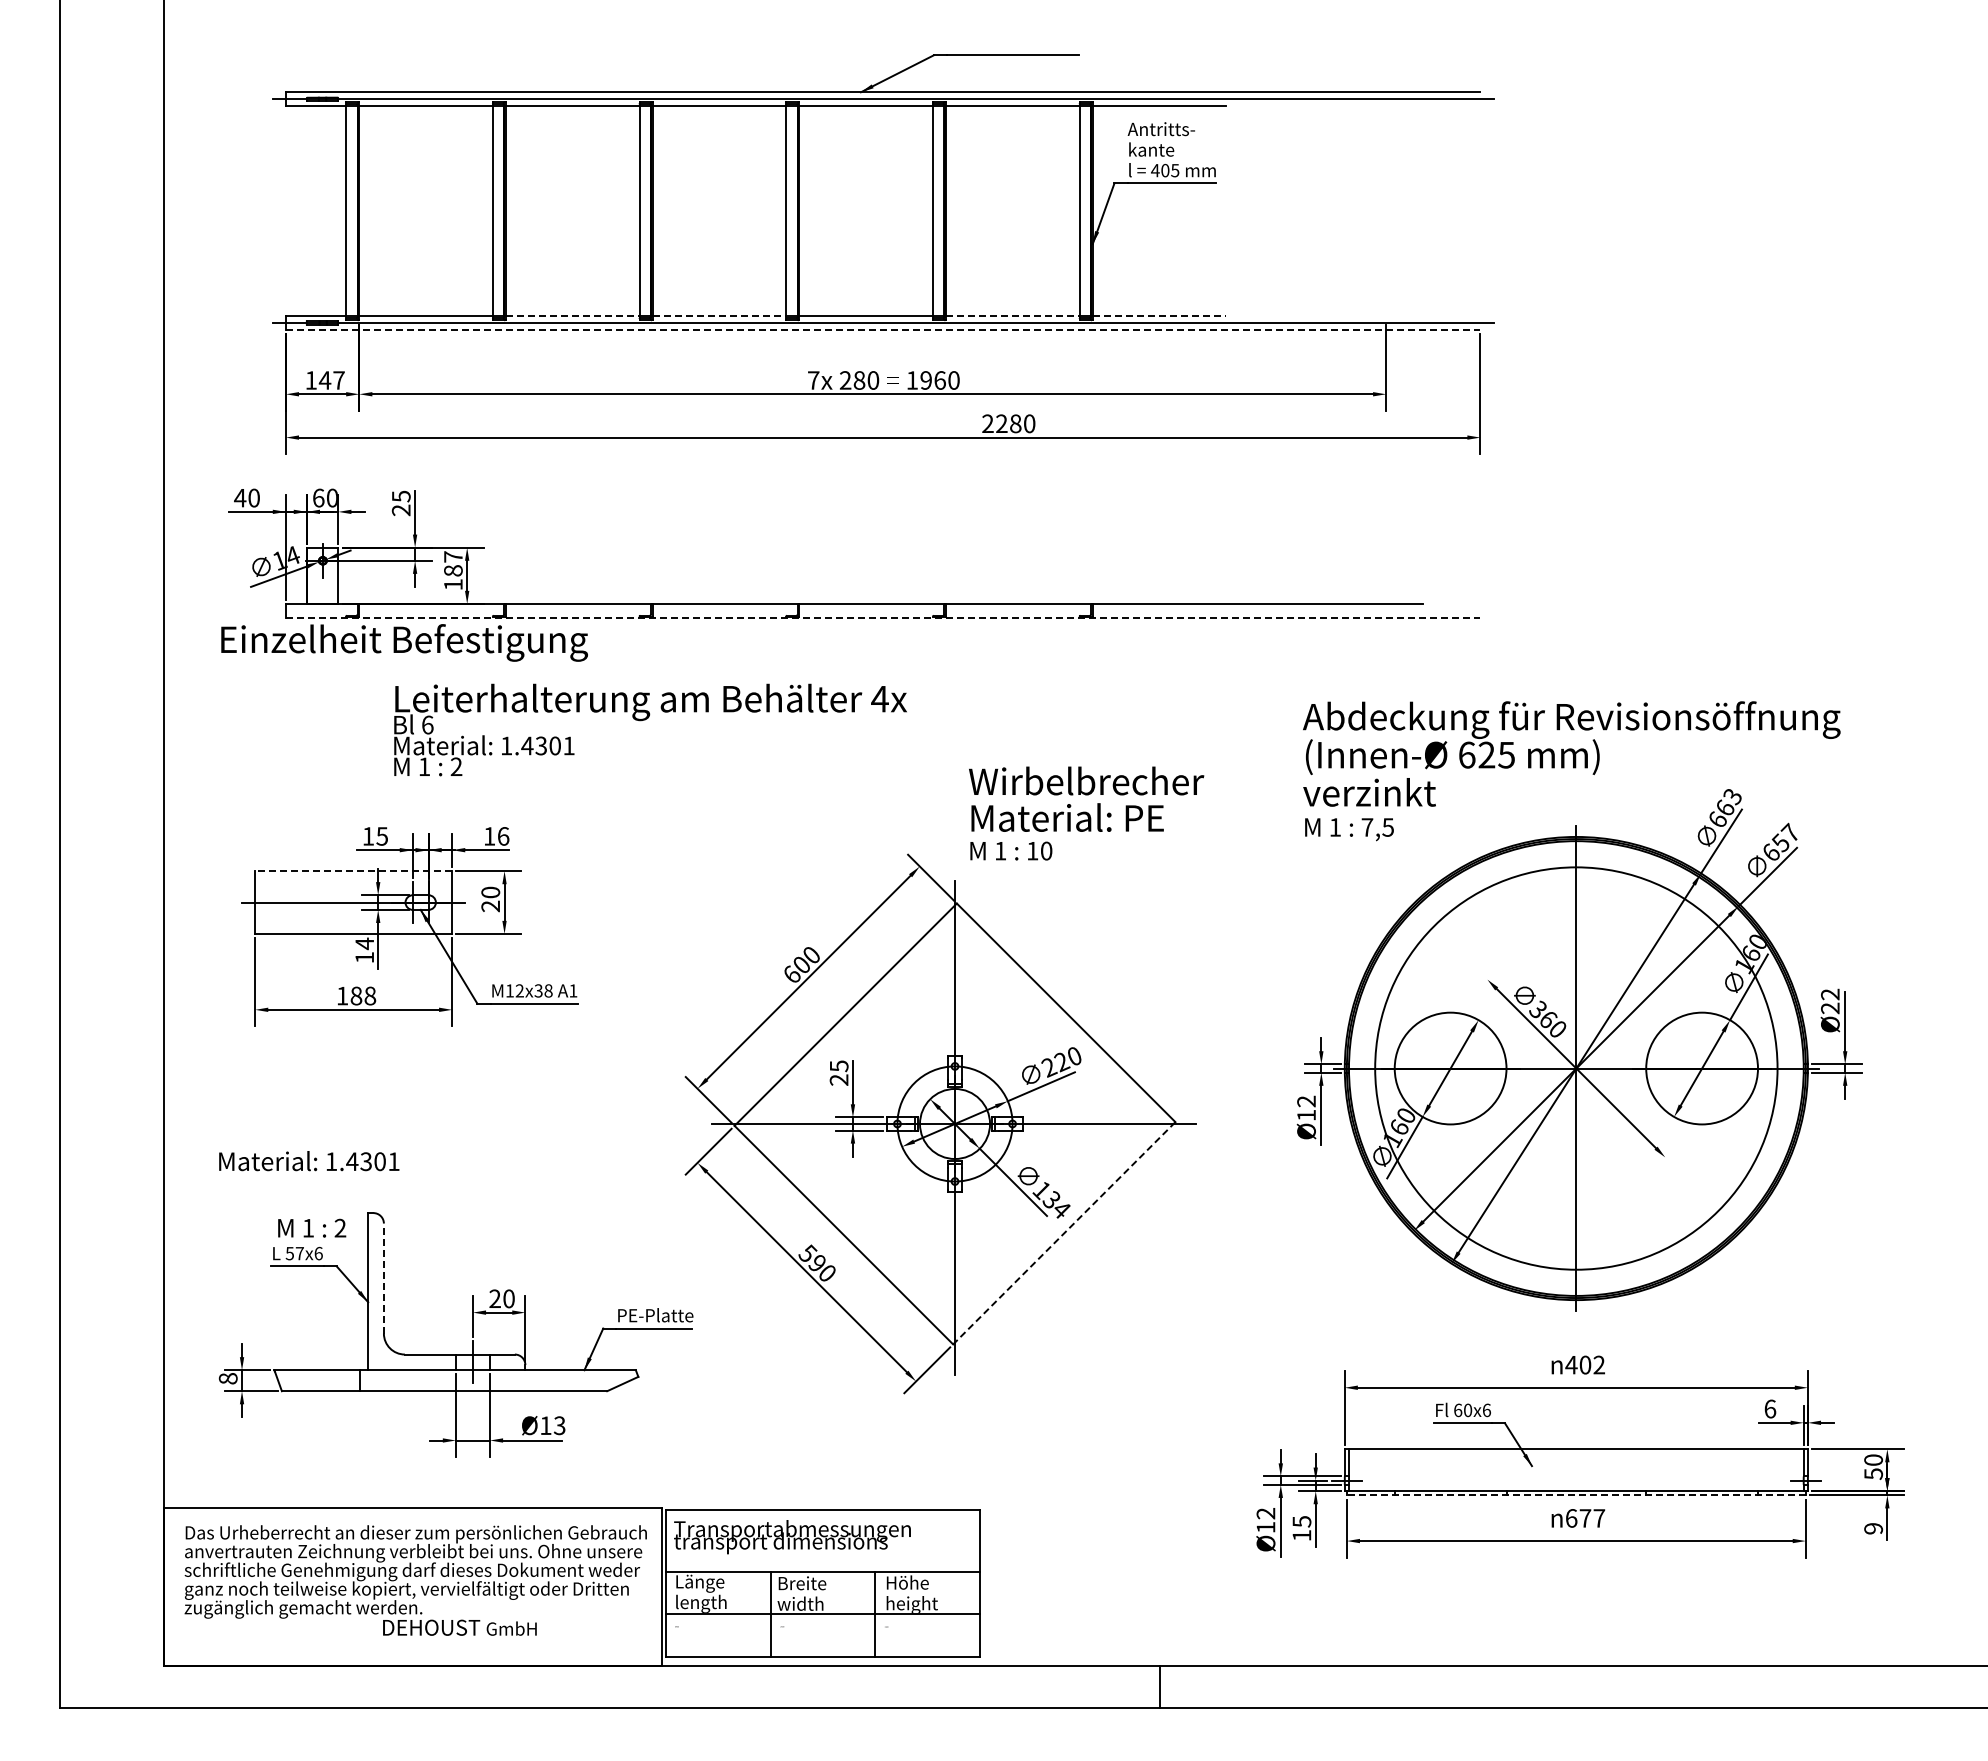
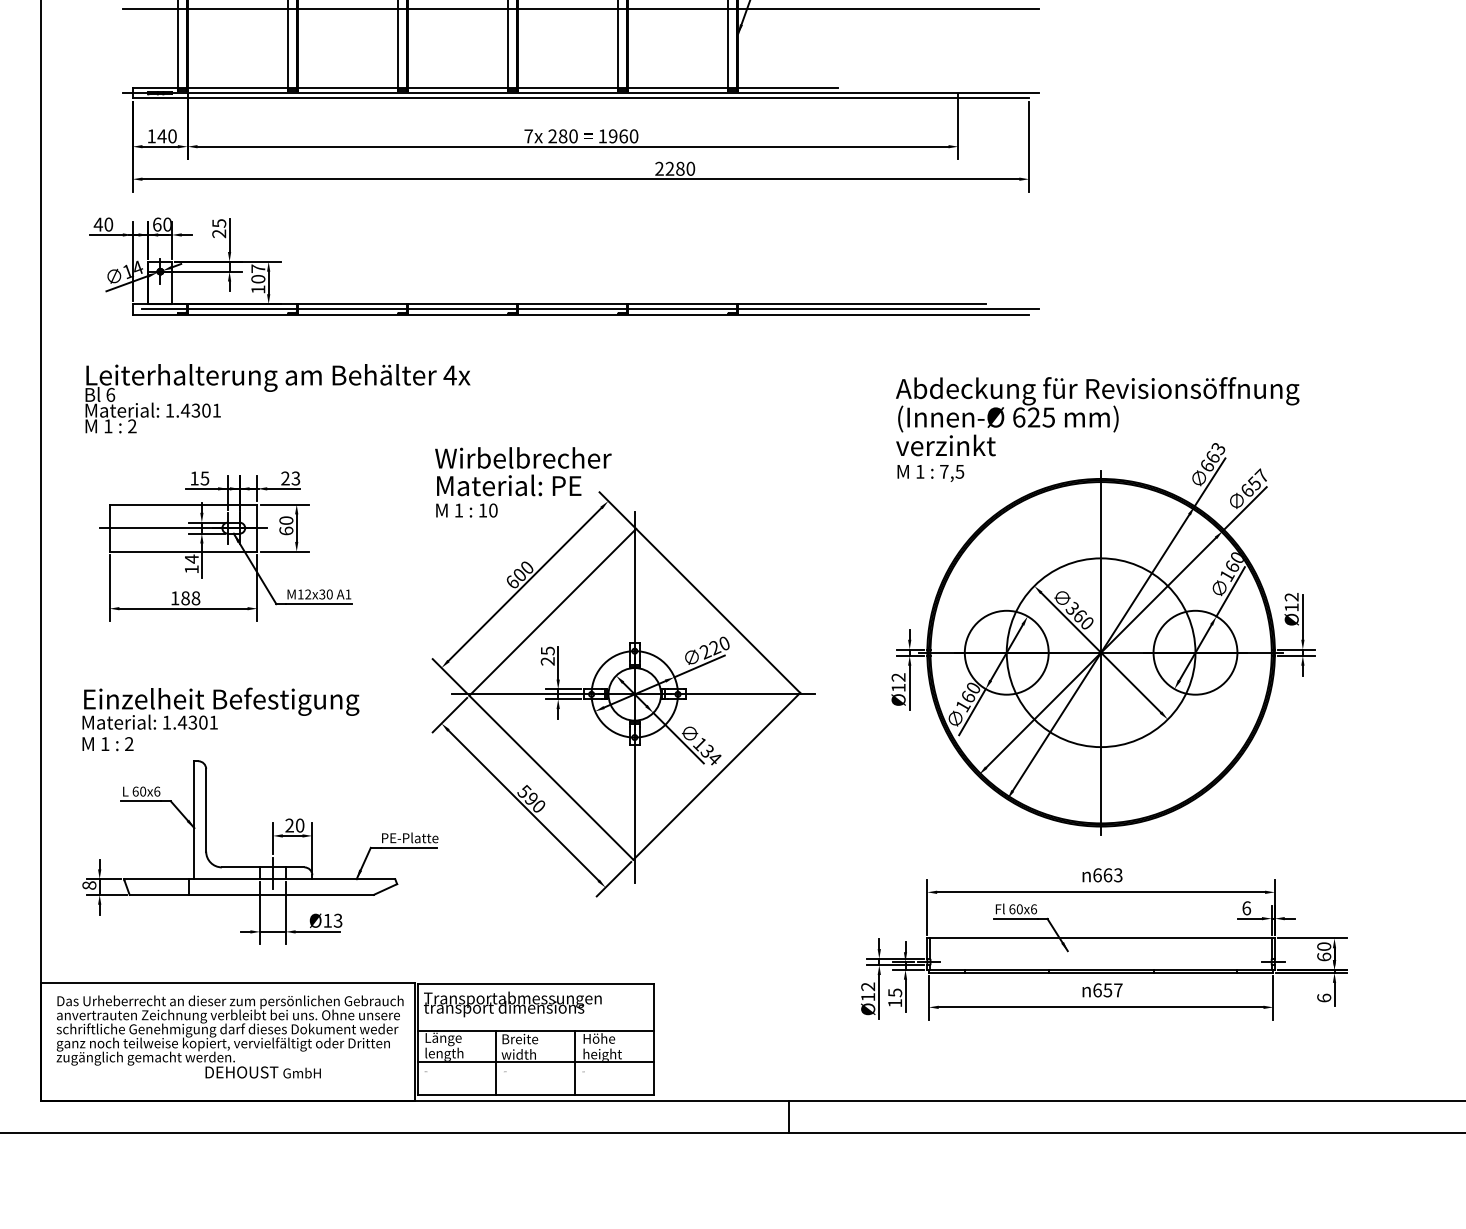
line: (882, 211) -> (580, 9), added
line: (572, 315) -> (347, 87), dashed -> solid
line: (719, 315) -> (458, 87), dashed -> solid
line: (1012, 315) -> (677, 87), dashed -> solid
line: (1159, 315) -> (788, 87), dashed -> solid
line: (883, 330) -> (581, 98), dashed -> solid
text: (338, 380) -> (172, 136), 147 -> 140
text: (453, 570) -> (258, 278), 187 -> 107
line: (896, 610) -> (590, 308), added
line: (883, 617) -> (581, 314), dashed -> solid
text: (404, 642) -> (221, 701), moved
text: (650, 729) -> (277, 398), moved
text: (1086, 813) -> (523, 482), moved
text: (496, 836) -> (290, 478), 16 -> 23
line: (353, 871) -> (183, 504), dashed -> solid
text: (490, 906) -> (286, 531), 20 -> 60
text: (548, 990) -> (329, 594), M12x38 -> M12x30
text: (1830, 1008) -> (1291, 607), Ø22 -> Ø12
circle: (1576, 1068) -> (1101, 652), size x0.62
text: (312, 1227) -> (108, 743), moved
line: (1063, 1233) -> (716, 776), dashed -> solid
text: (294, 1253) -> (139, 791), 57x6 -> 60x6
line: (383, 1278) -> (205, 810), dashed -> solid
text: (1584, 1364) -> (1107, 874), 402 -> 663
text: (1873, 1473) -> (1324, 956), 50 -> 60
line: (1575, 1495) -> (1100, 973), dashed -> solid
text: (1585, 1518) -> (1107, 990), 677 -> 657
text: (1873, 1528) -> (1324, 997), 9 -> 6

